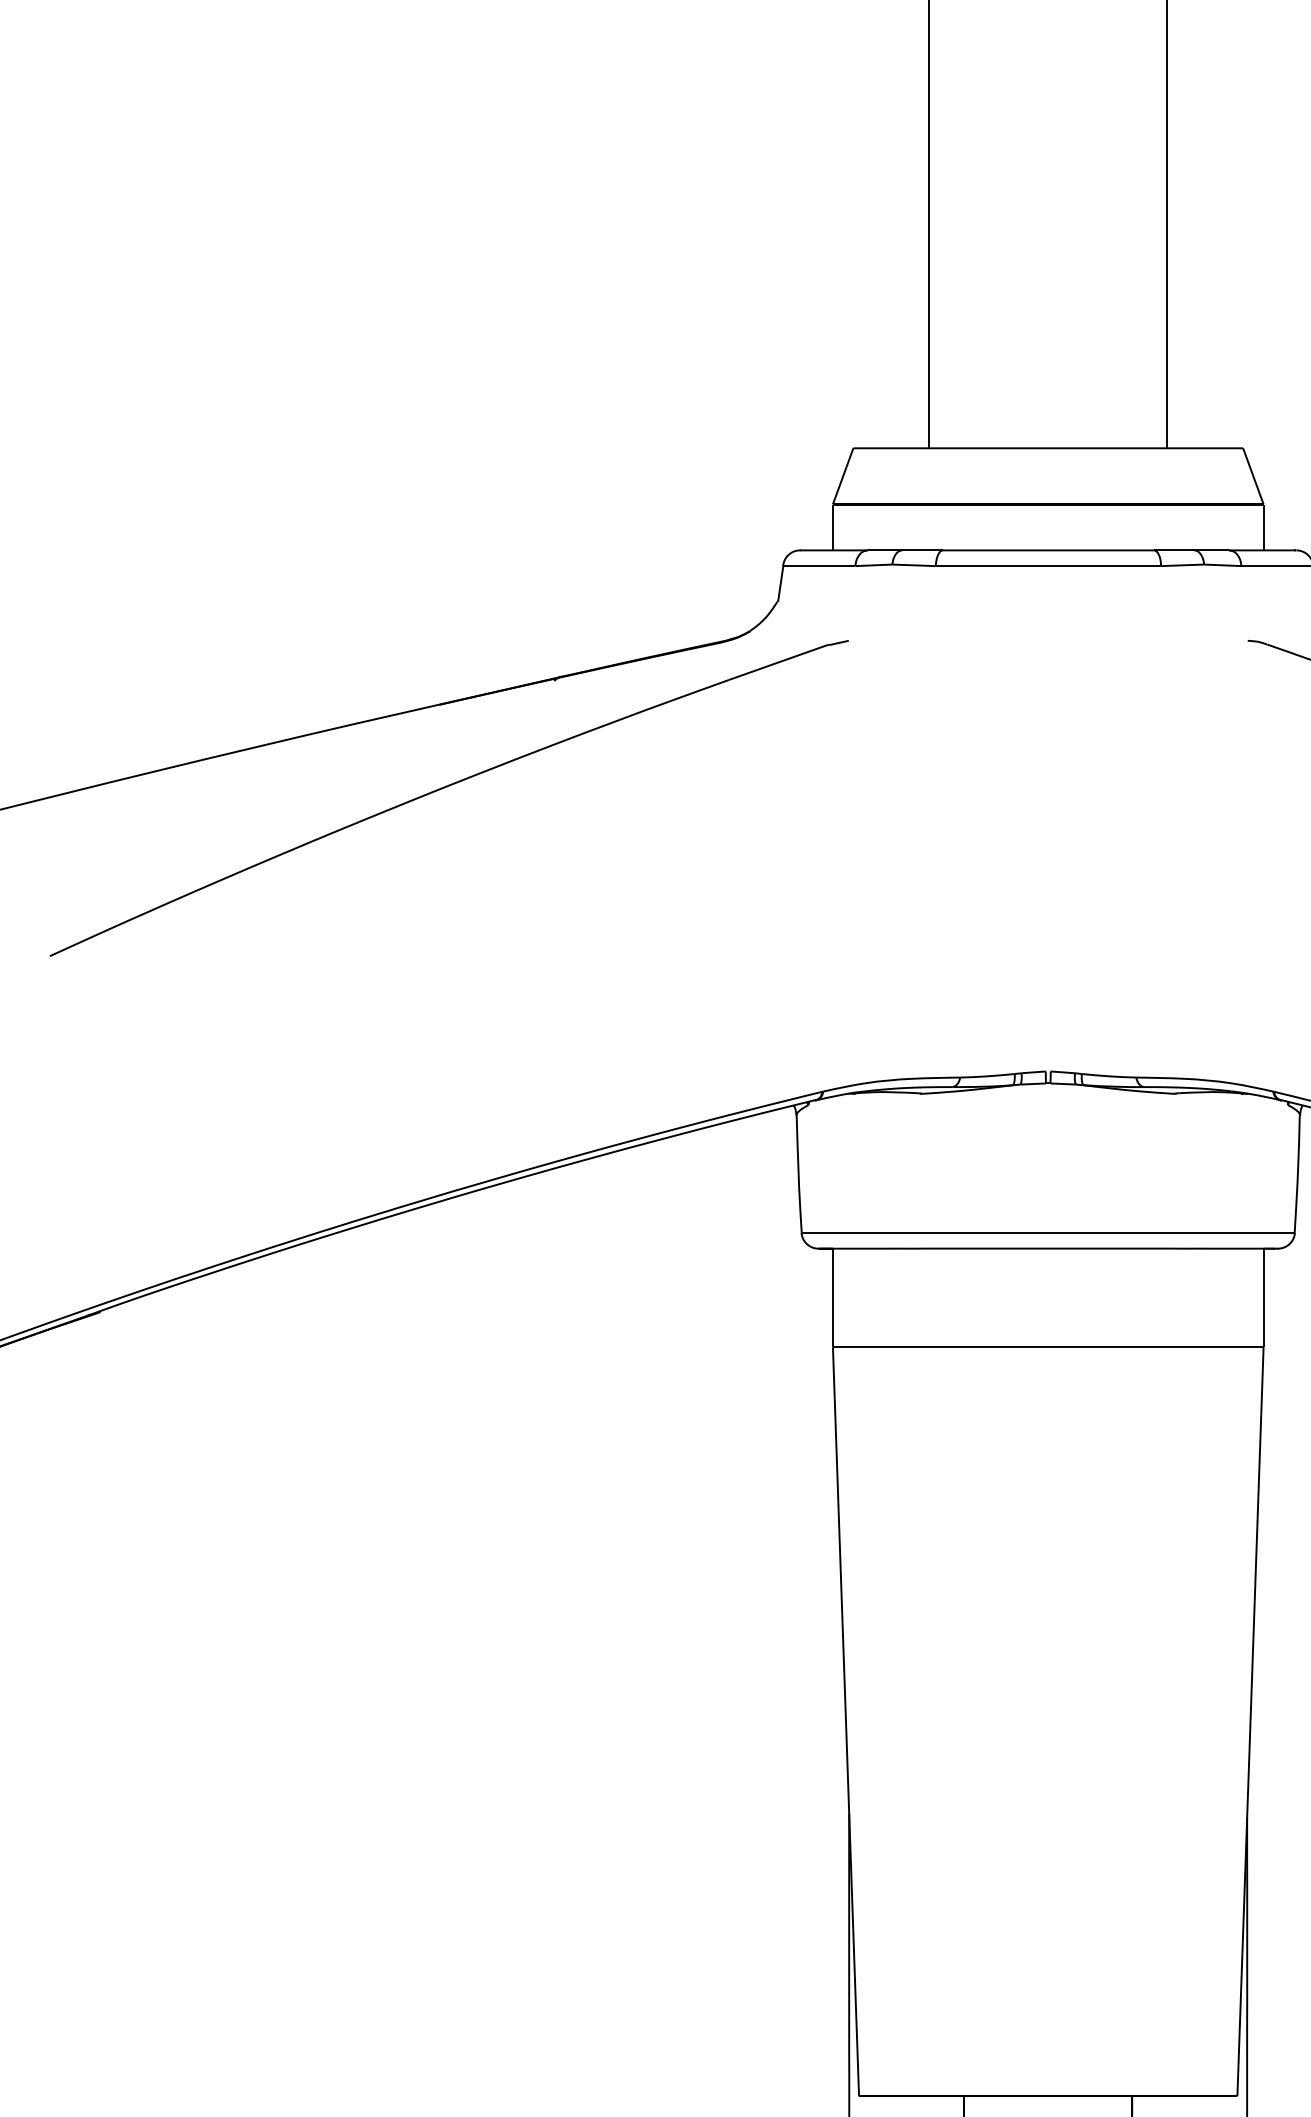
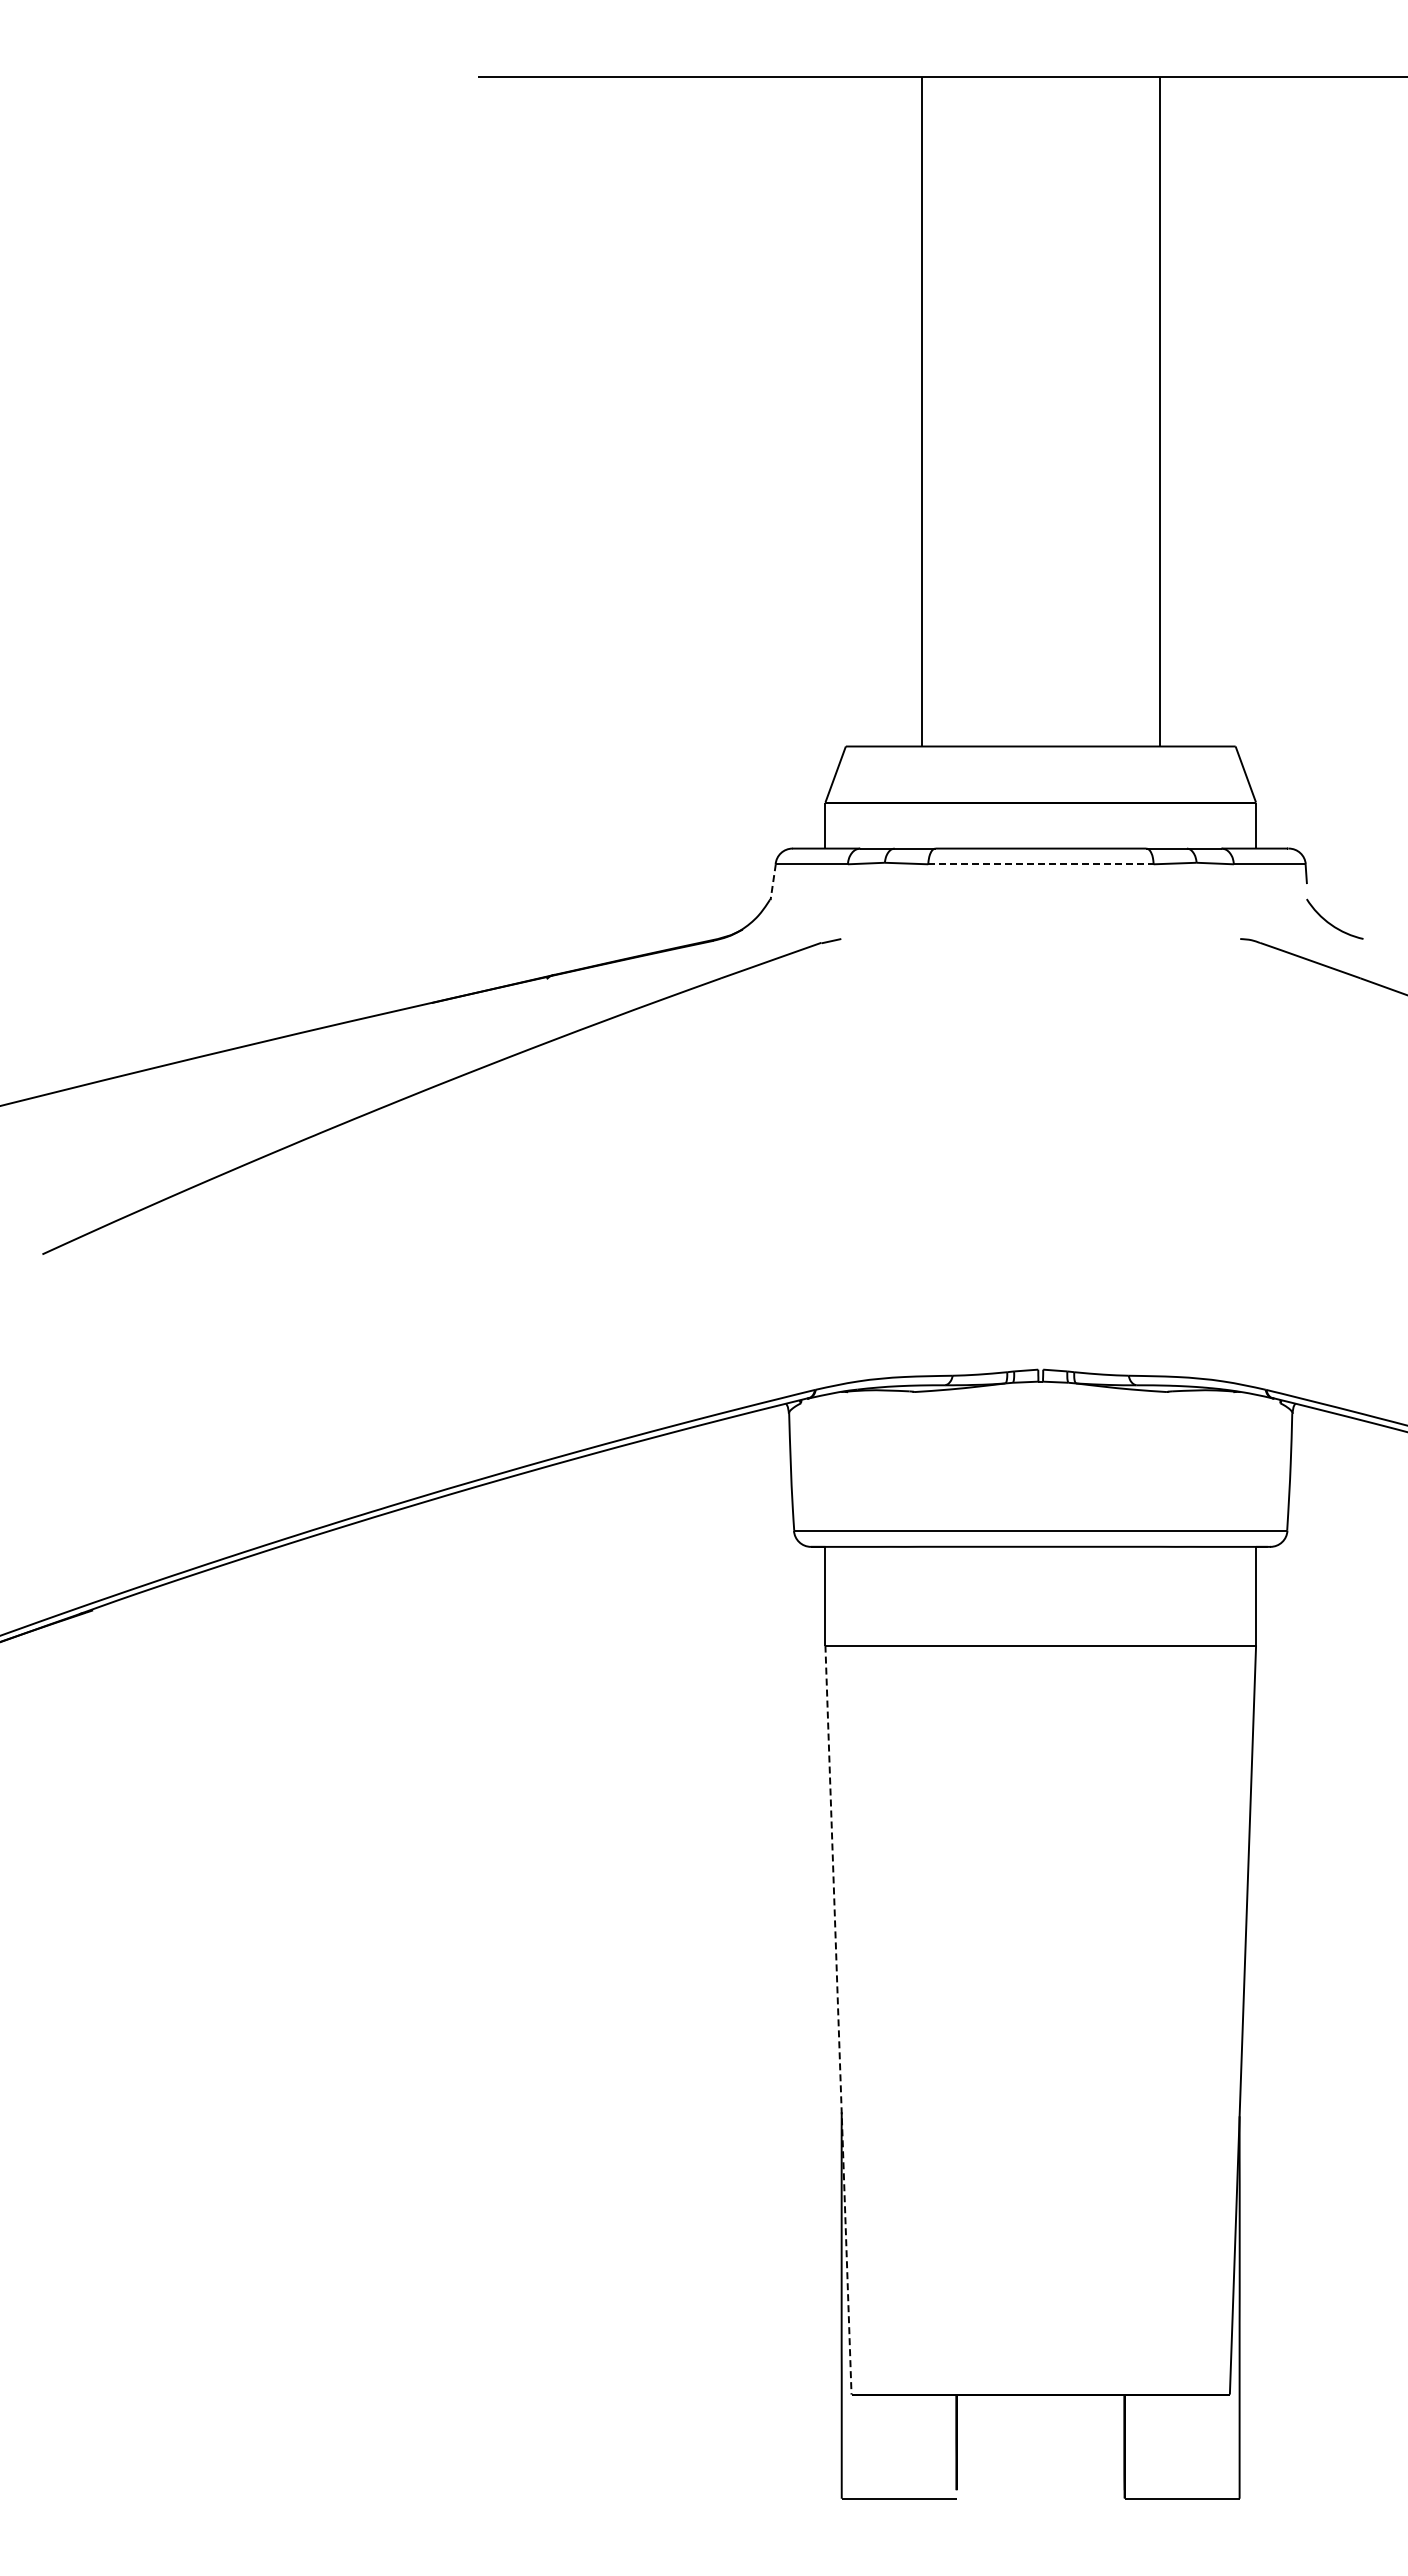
line: (1048, 566) -> (1040, 864), solid -> dashed
line: (781, 584) -> (773, 882), solid -> dashed
line: (846, 1722) -> (838, 2020), solid -> dashed

